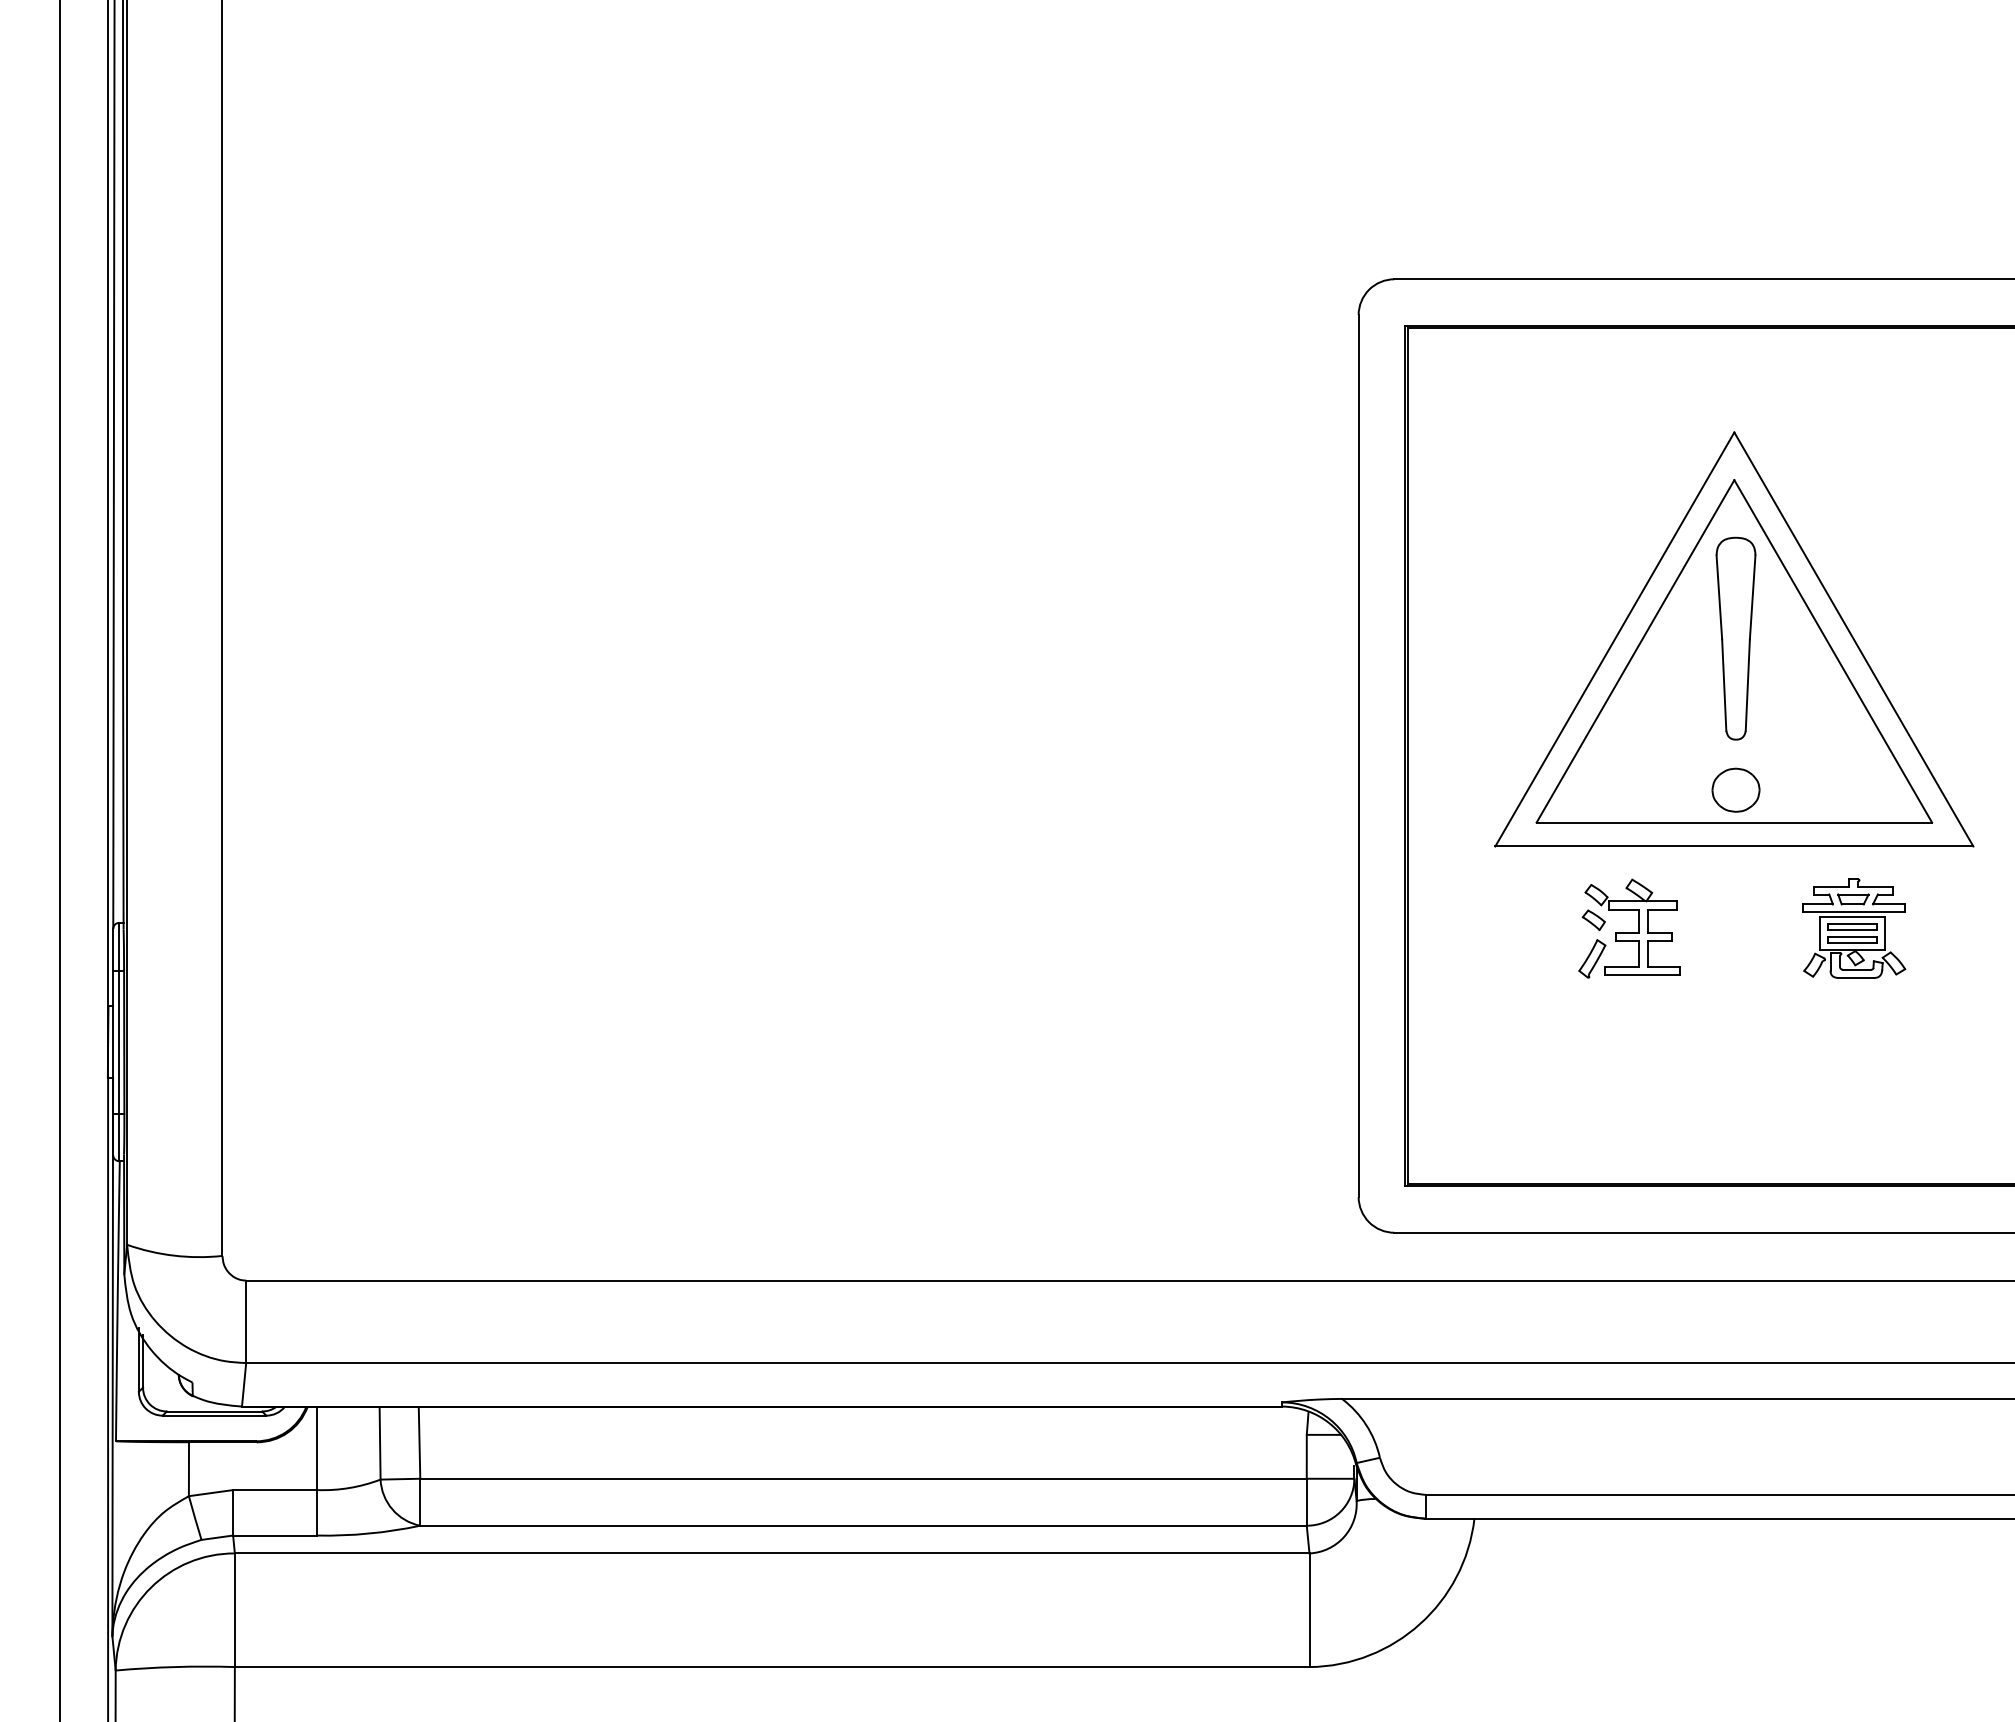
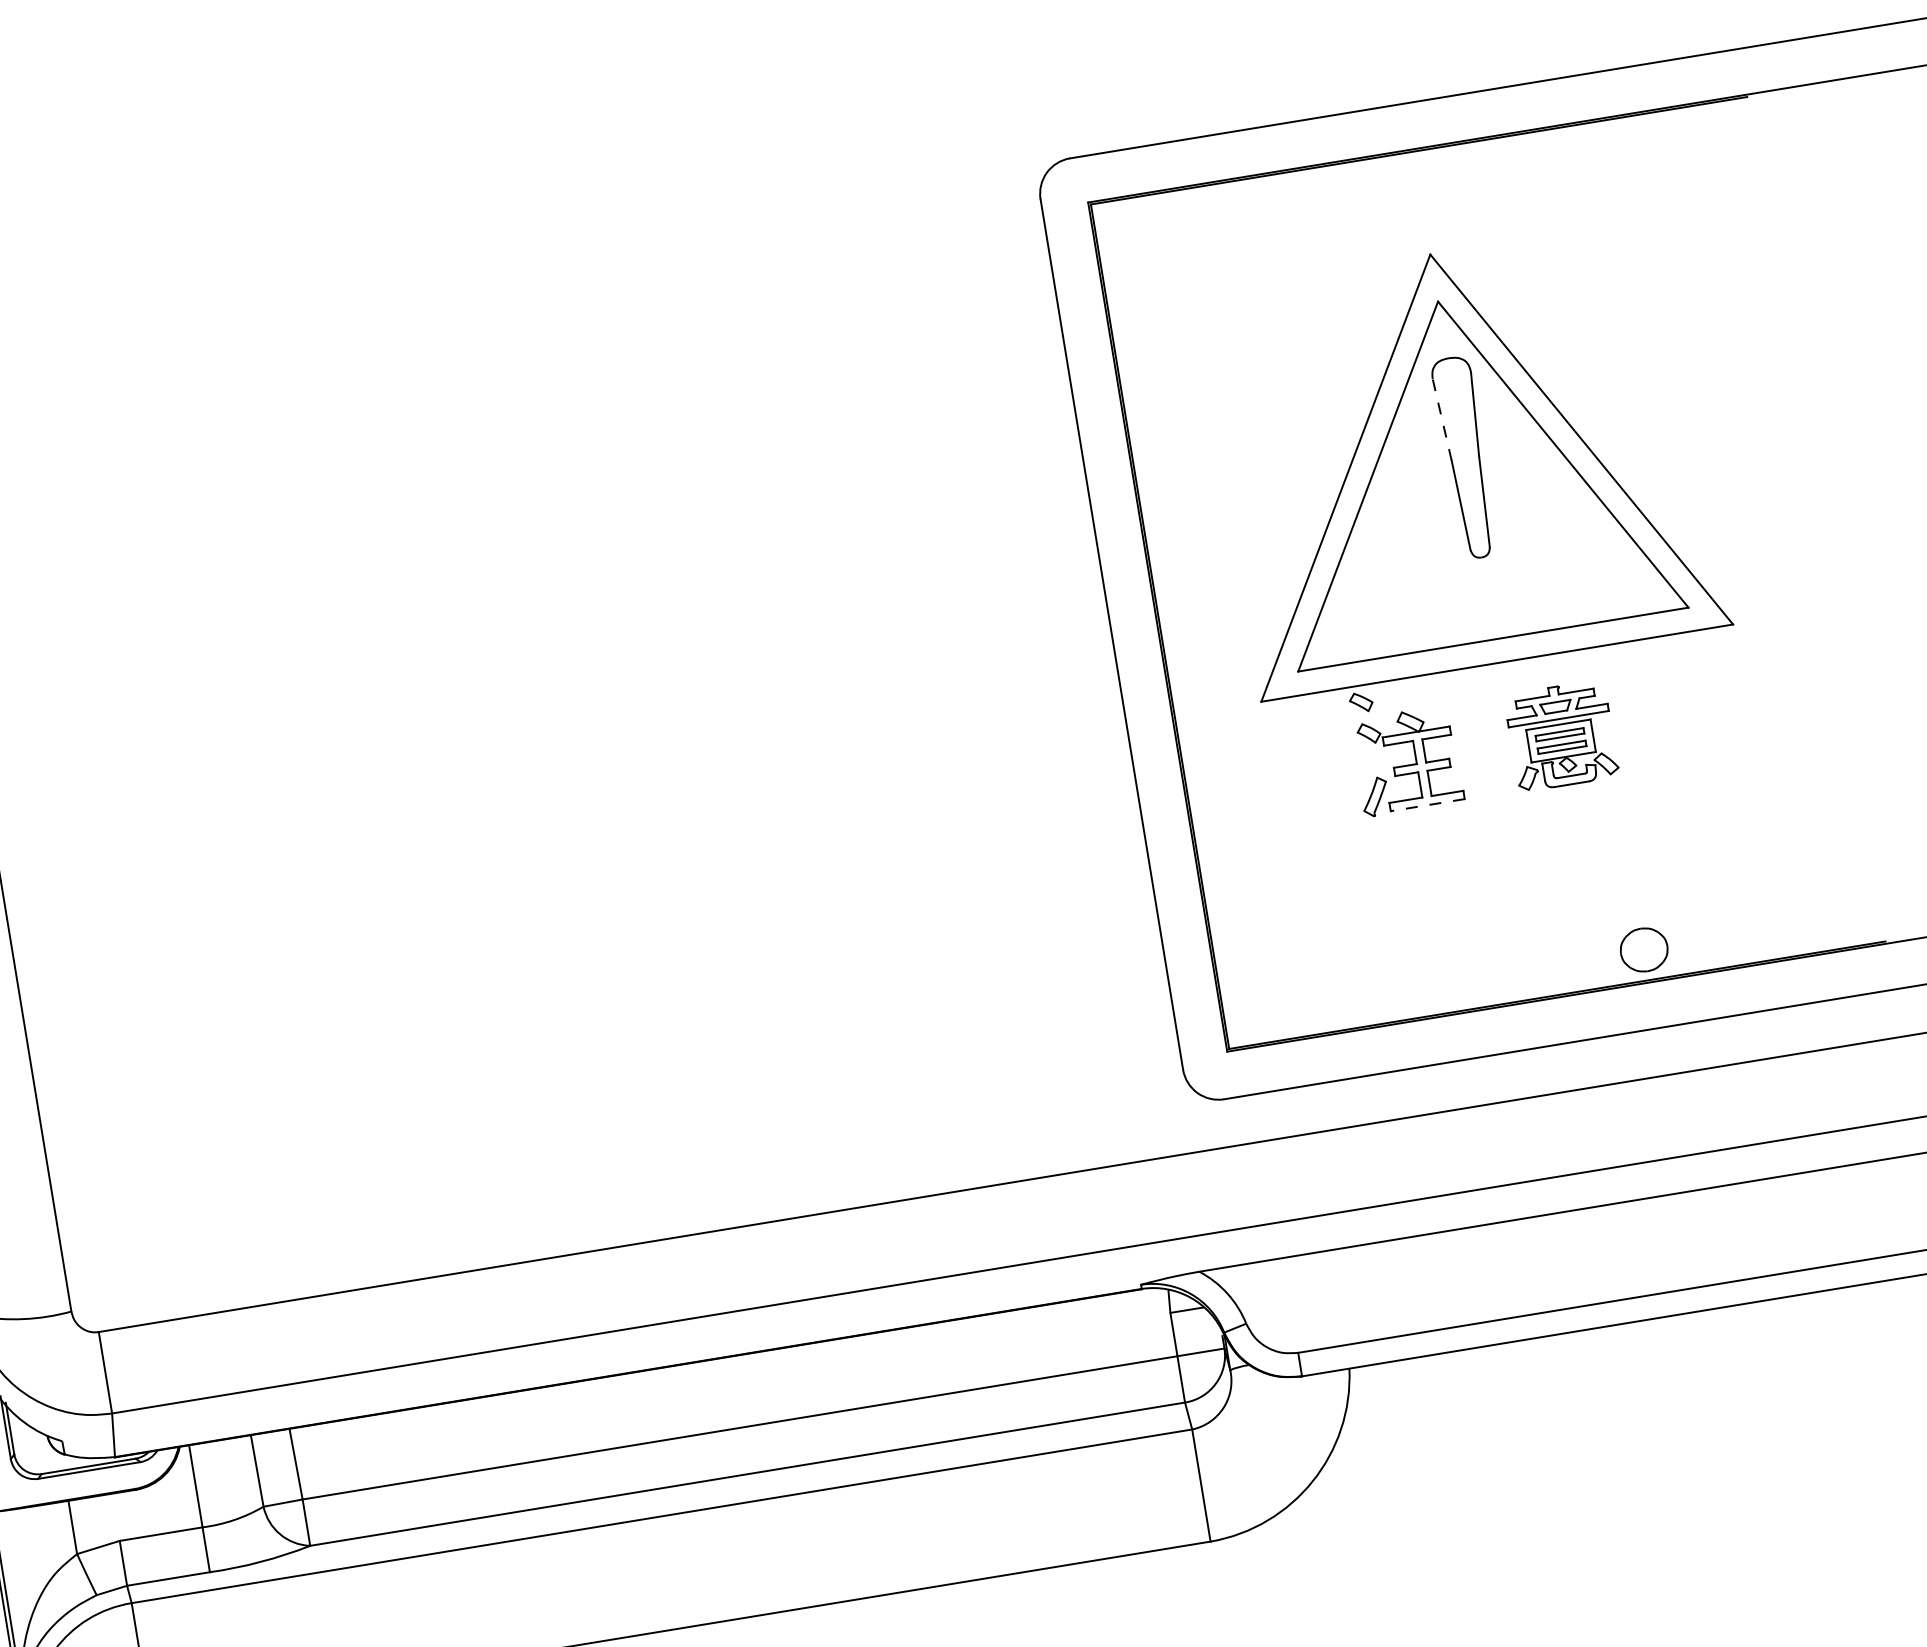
line: (1719, 596) -> (1442, 418), solid -> dashed
part: (1735, 789) -> (1643, 949), moved
part: (1593, 919) -> (1360, 701), moved
part: (1854, 928) -> (1561, 735), moved
line: (1642, 975) -> (1427, 805), solid -> dashed

